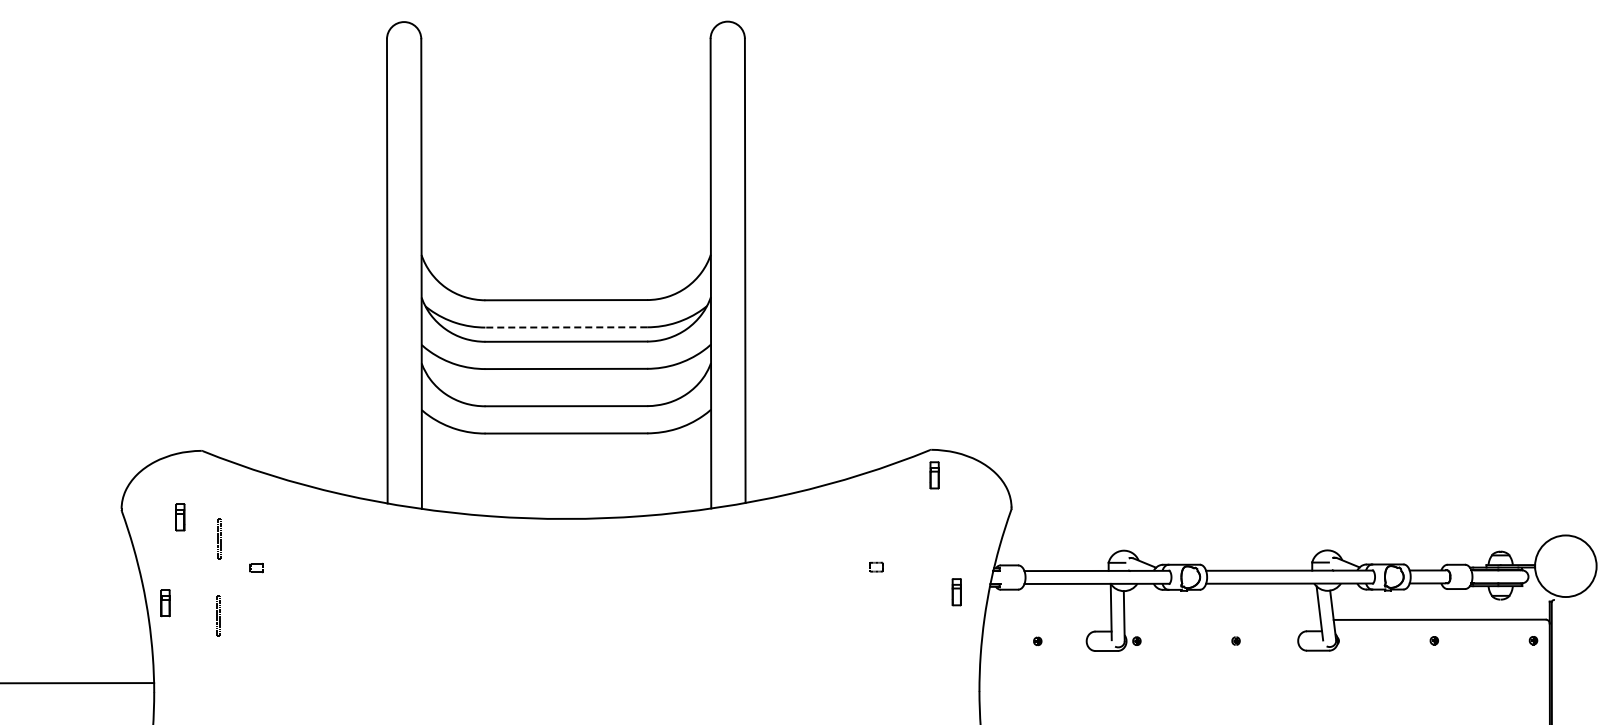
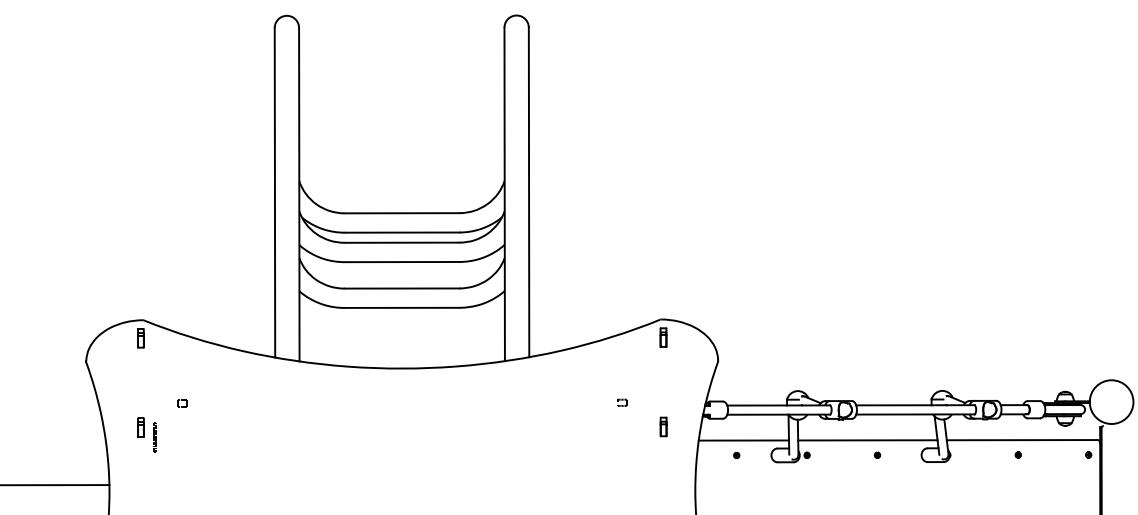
line: (566, 327) -> (402, 232), dashed -> solid
part: (180, 517) -> (140, 338), moved
line: (218, 538) -> (155, 382), removed
part: (956, 592) -> (663, 427), moved
part: (165, 603) -> (140, 427), moved
line: (1222, 619) -> (867, 439), added
line: (1047, 620) -> (743, 440), added

